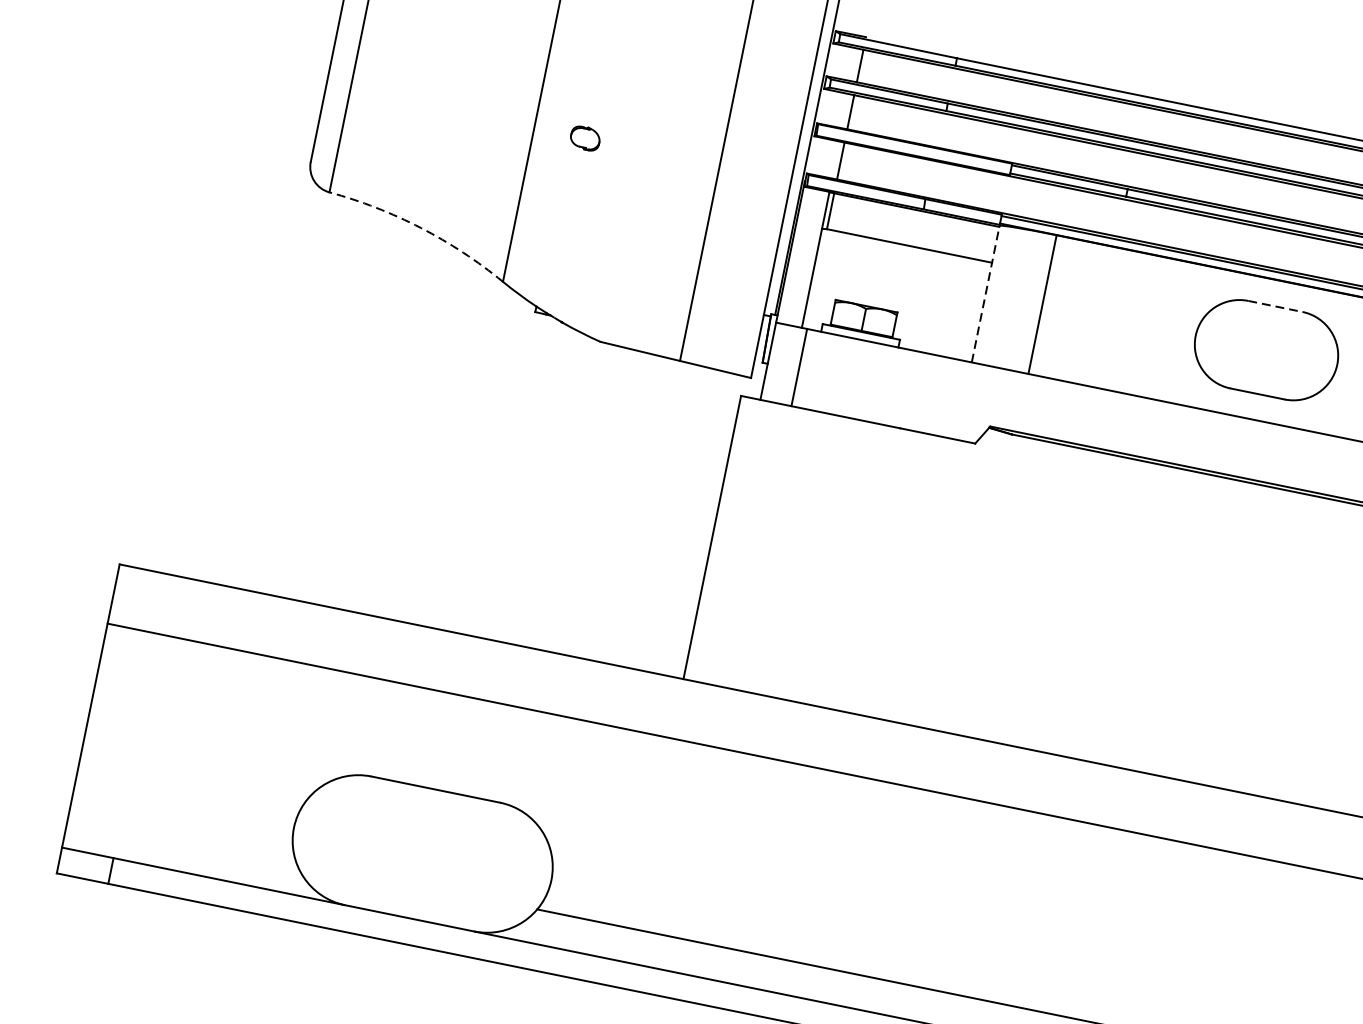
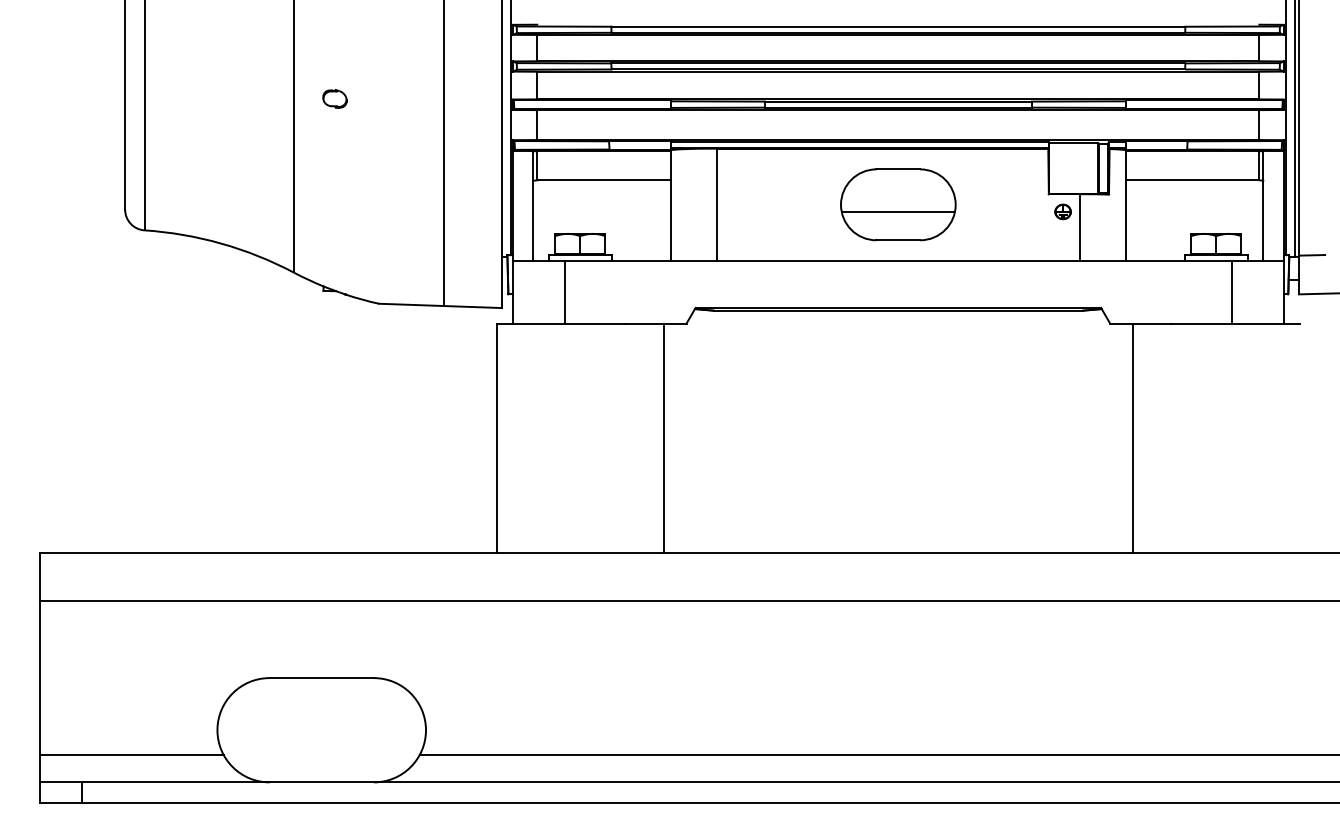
part: (584, 137) -> (334, 98), moved
arc: (421, 227) -> (221, 243), dashed -> solid
line: (986, 294) -> (671, 205), dashed -> solid
line: (1275, 306) -> (898, 169), dashed -> solid
line: (1265, 358) -> (898, 211), added
line: (799, 367) -> (564, 292), moved
line: (918, 578) -> (663, 437), added
line: (181, 837) -> (131, 755), added

